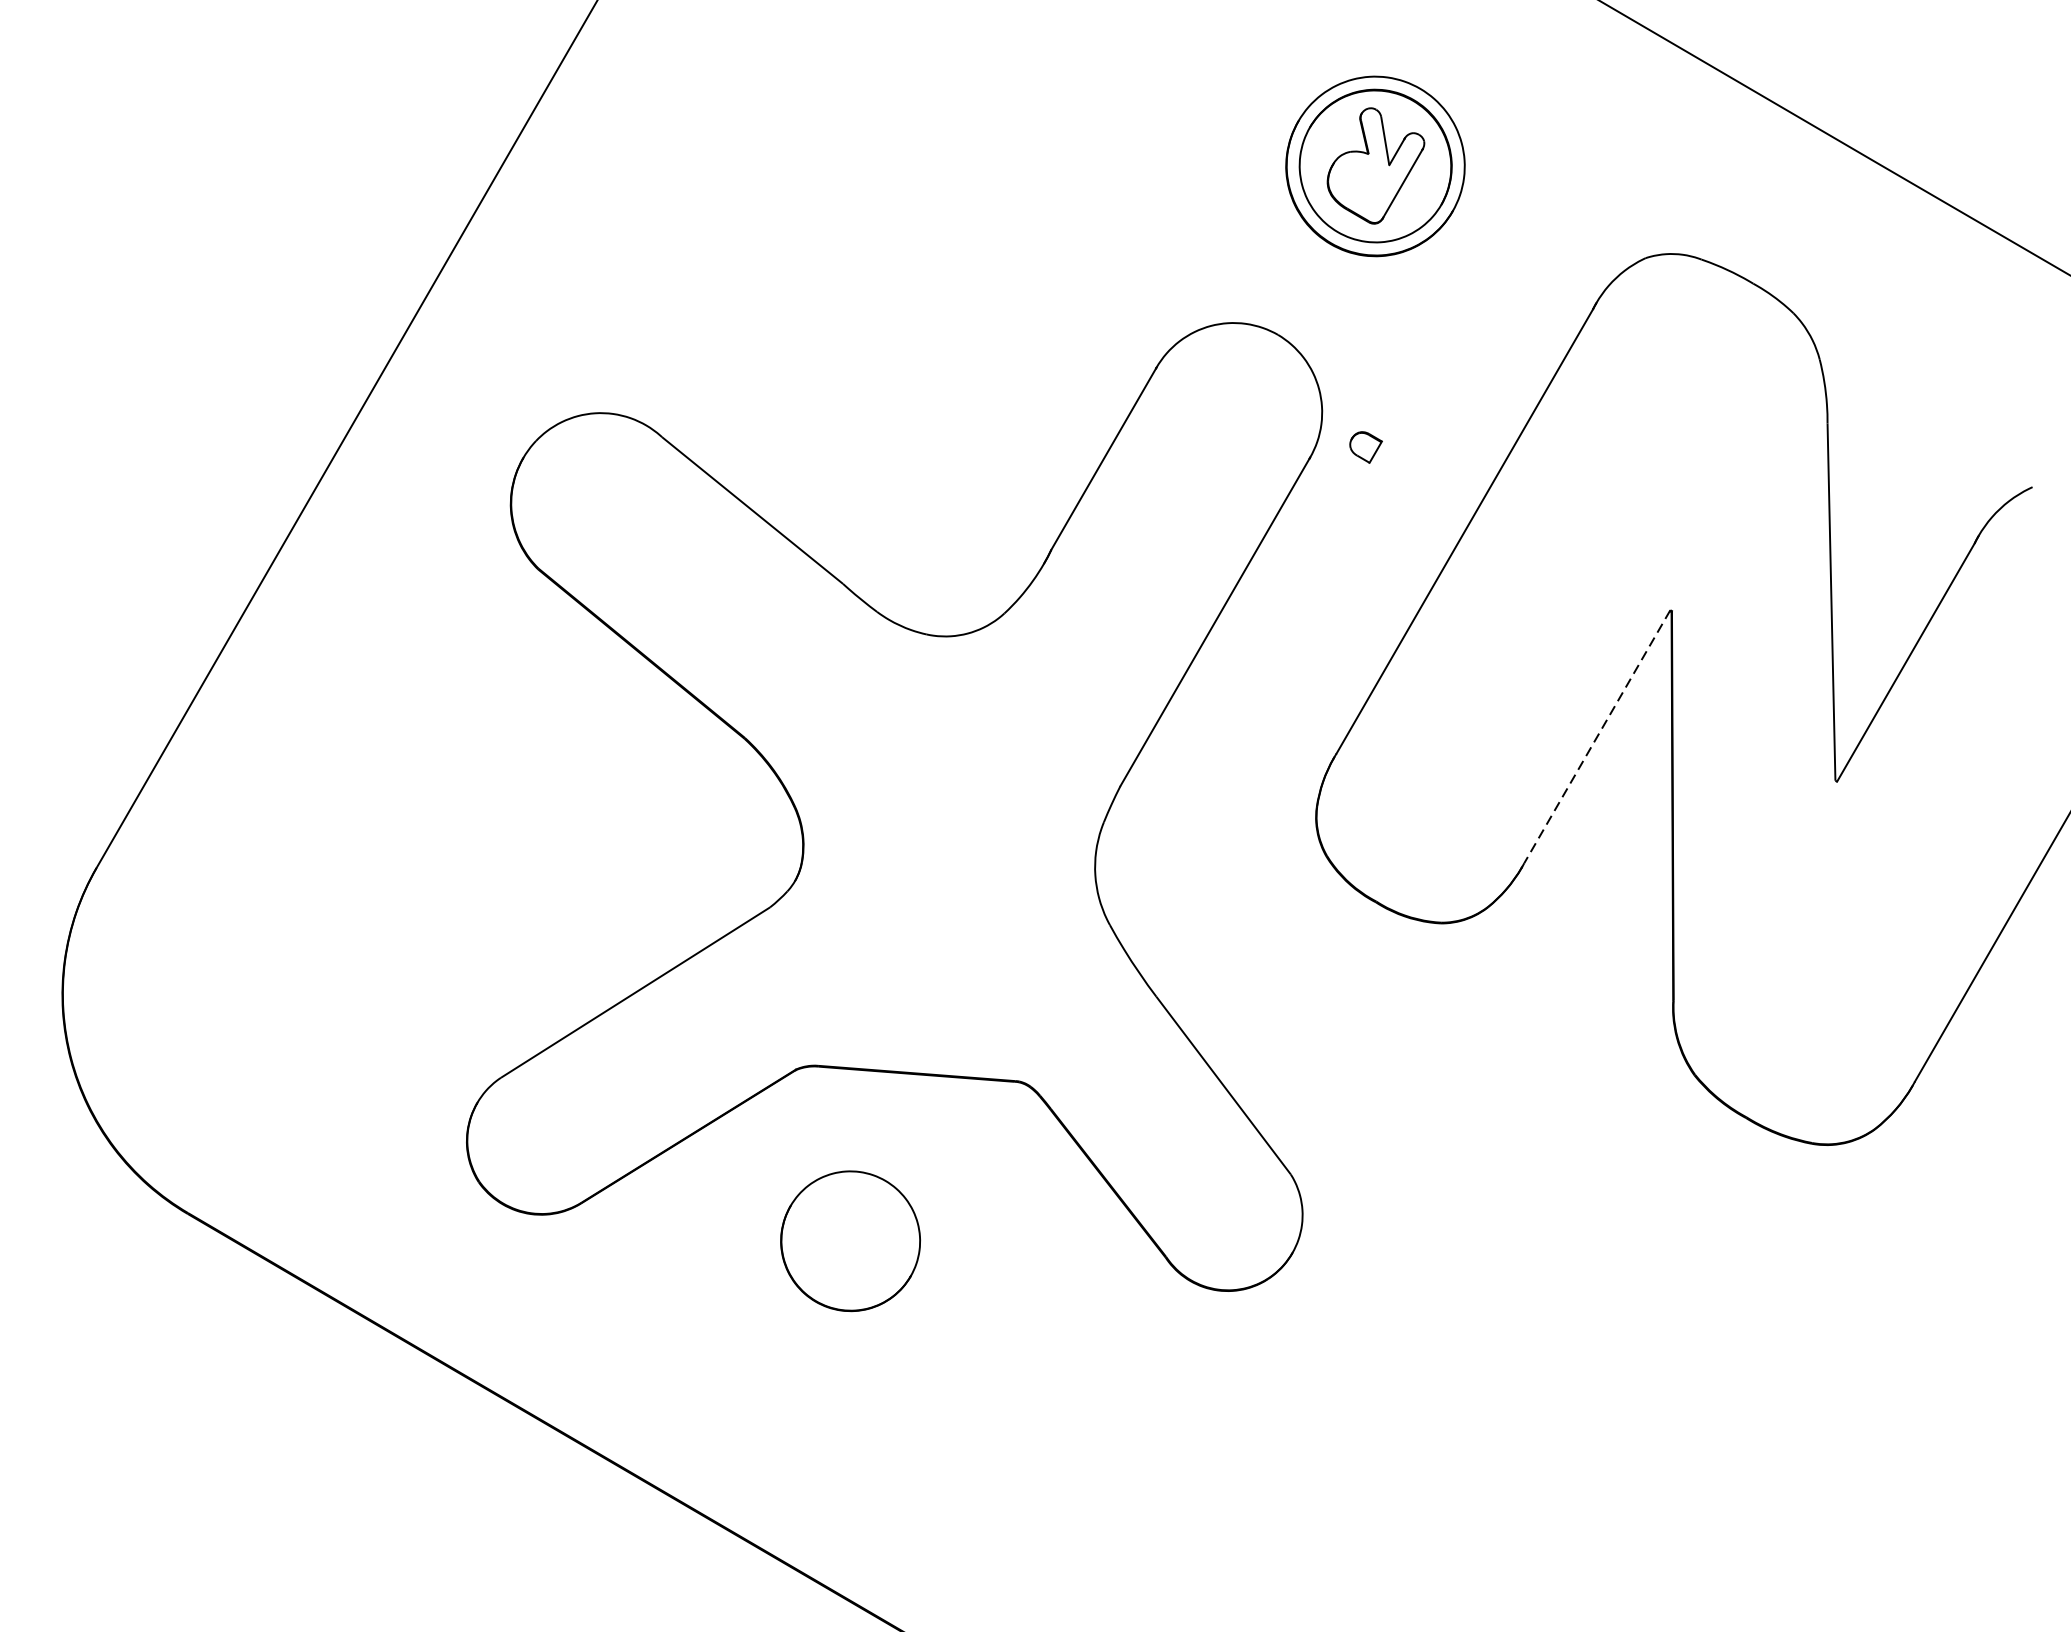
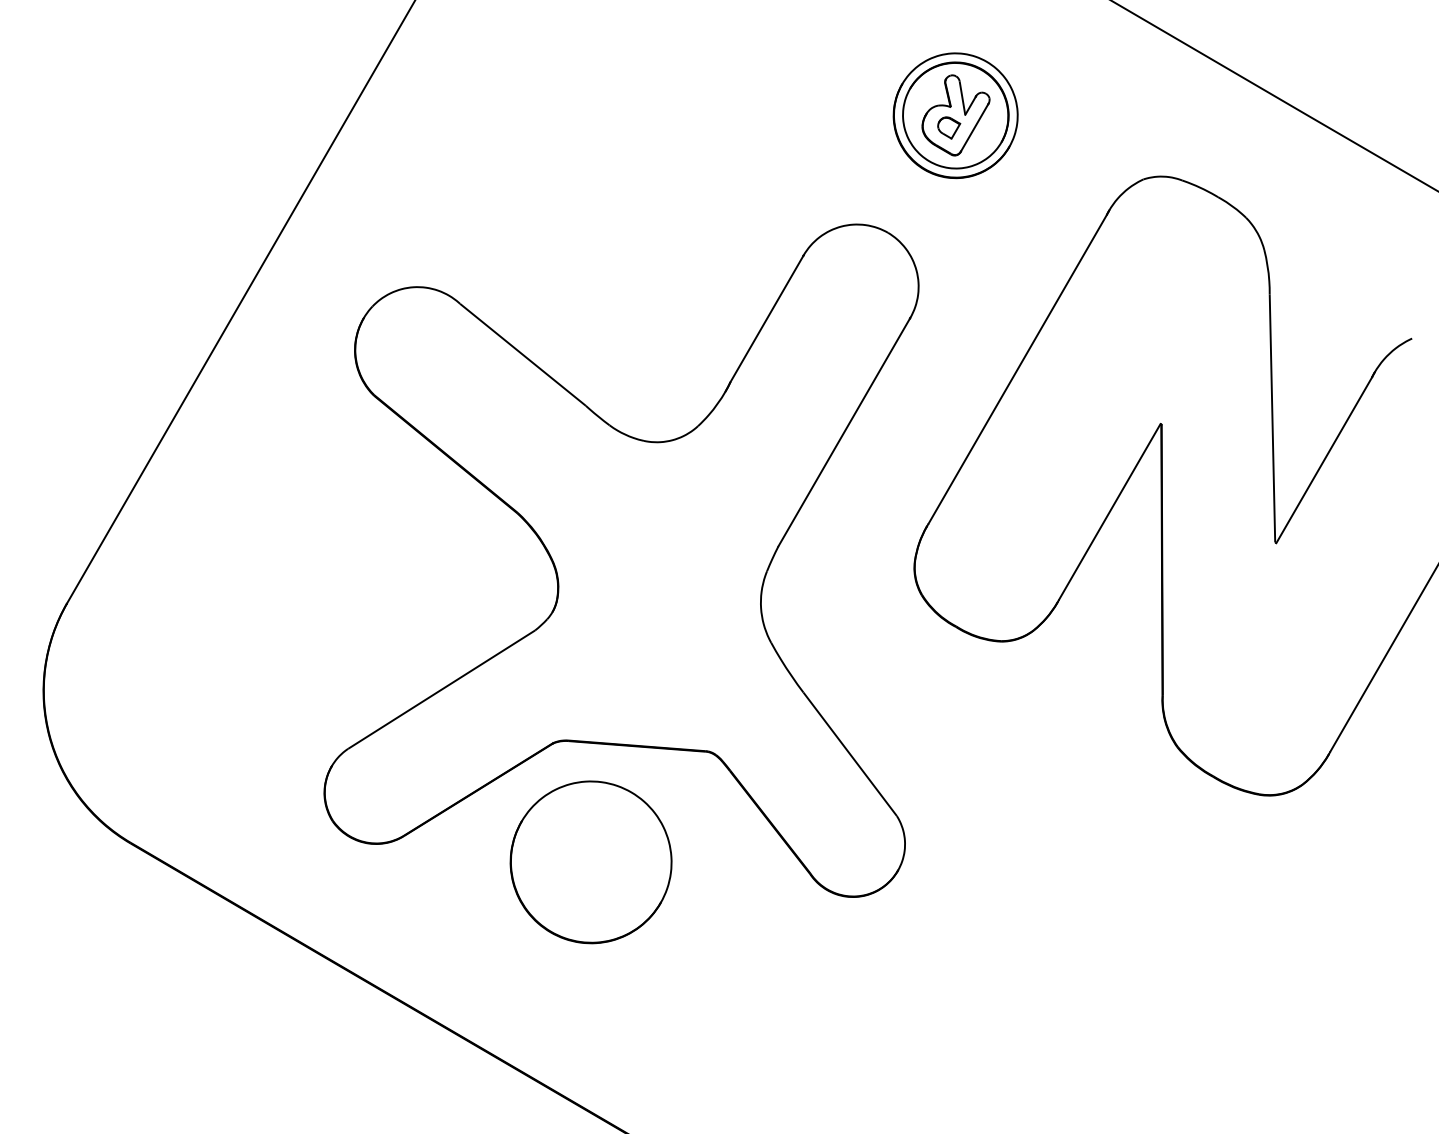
part: (1366, 446) -> (949, 127), moved
line: (1596, 737) -> (1109, 512), dashed -> solid
part: (849, 1241) -> (590, 862), size x1.67

